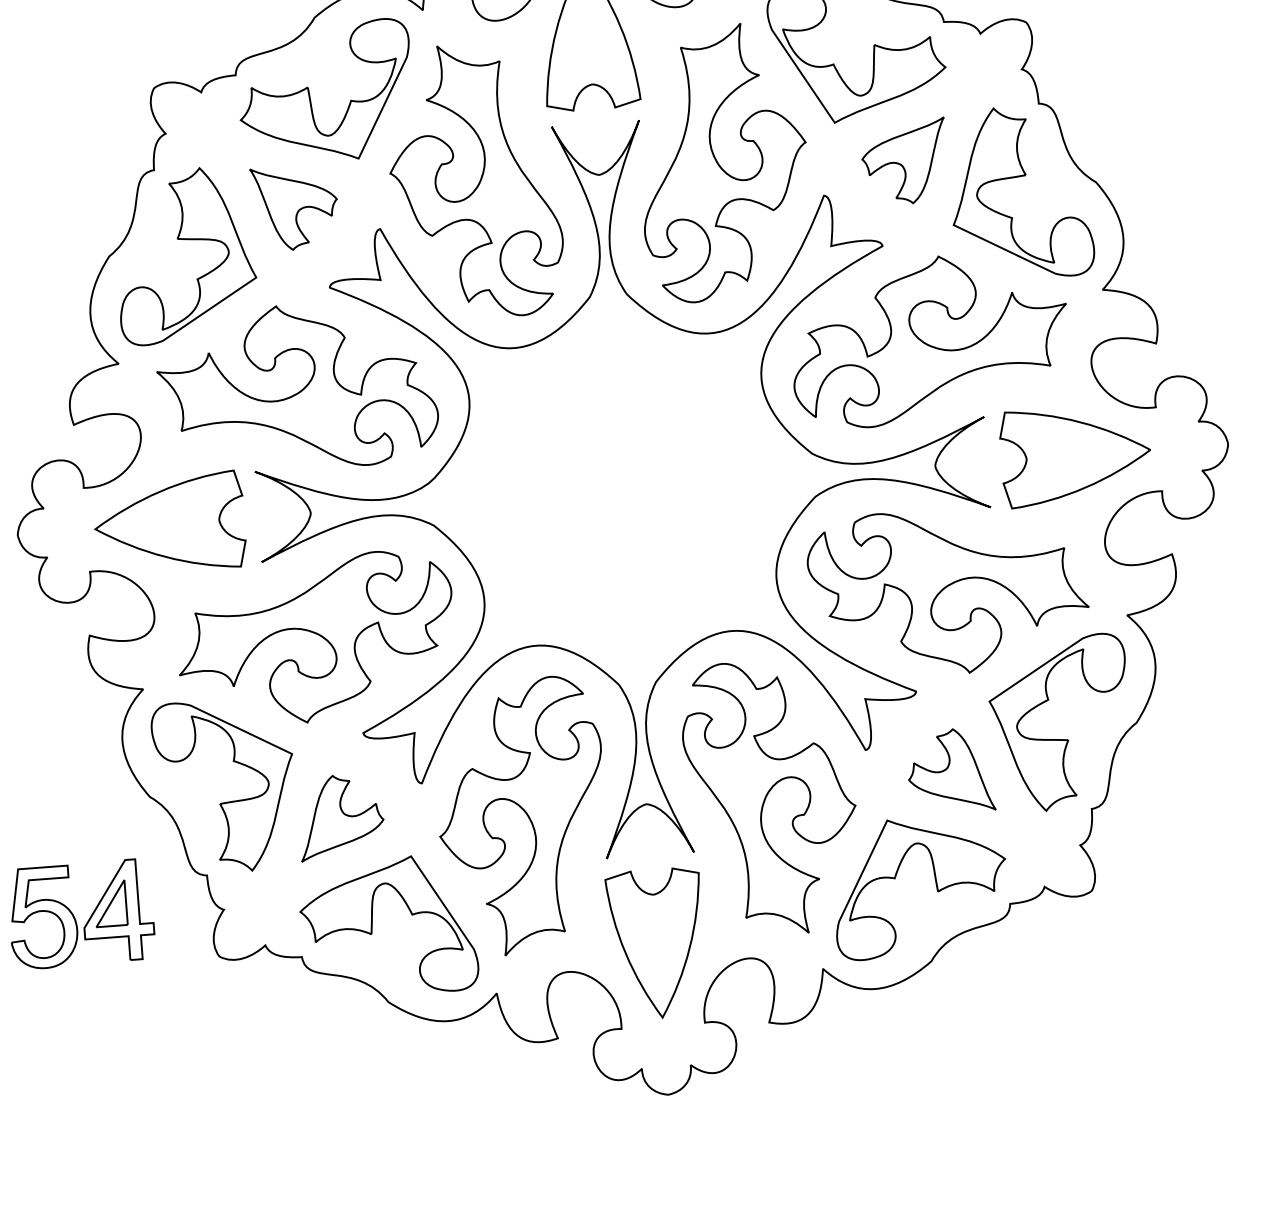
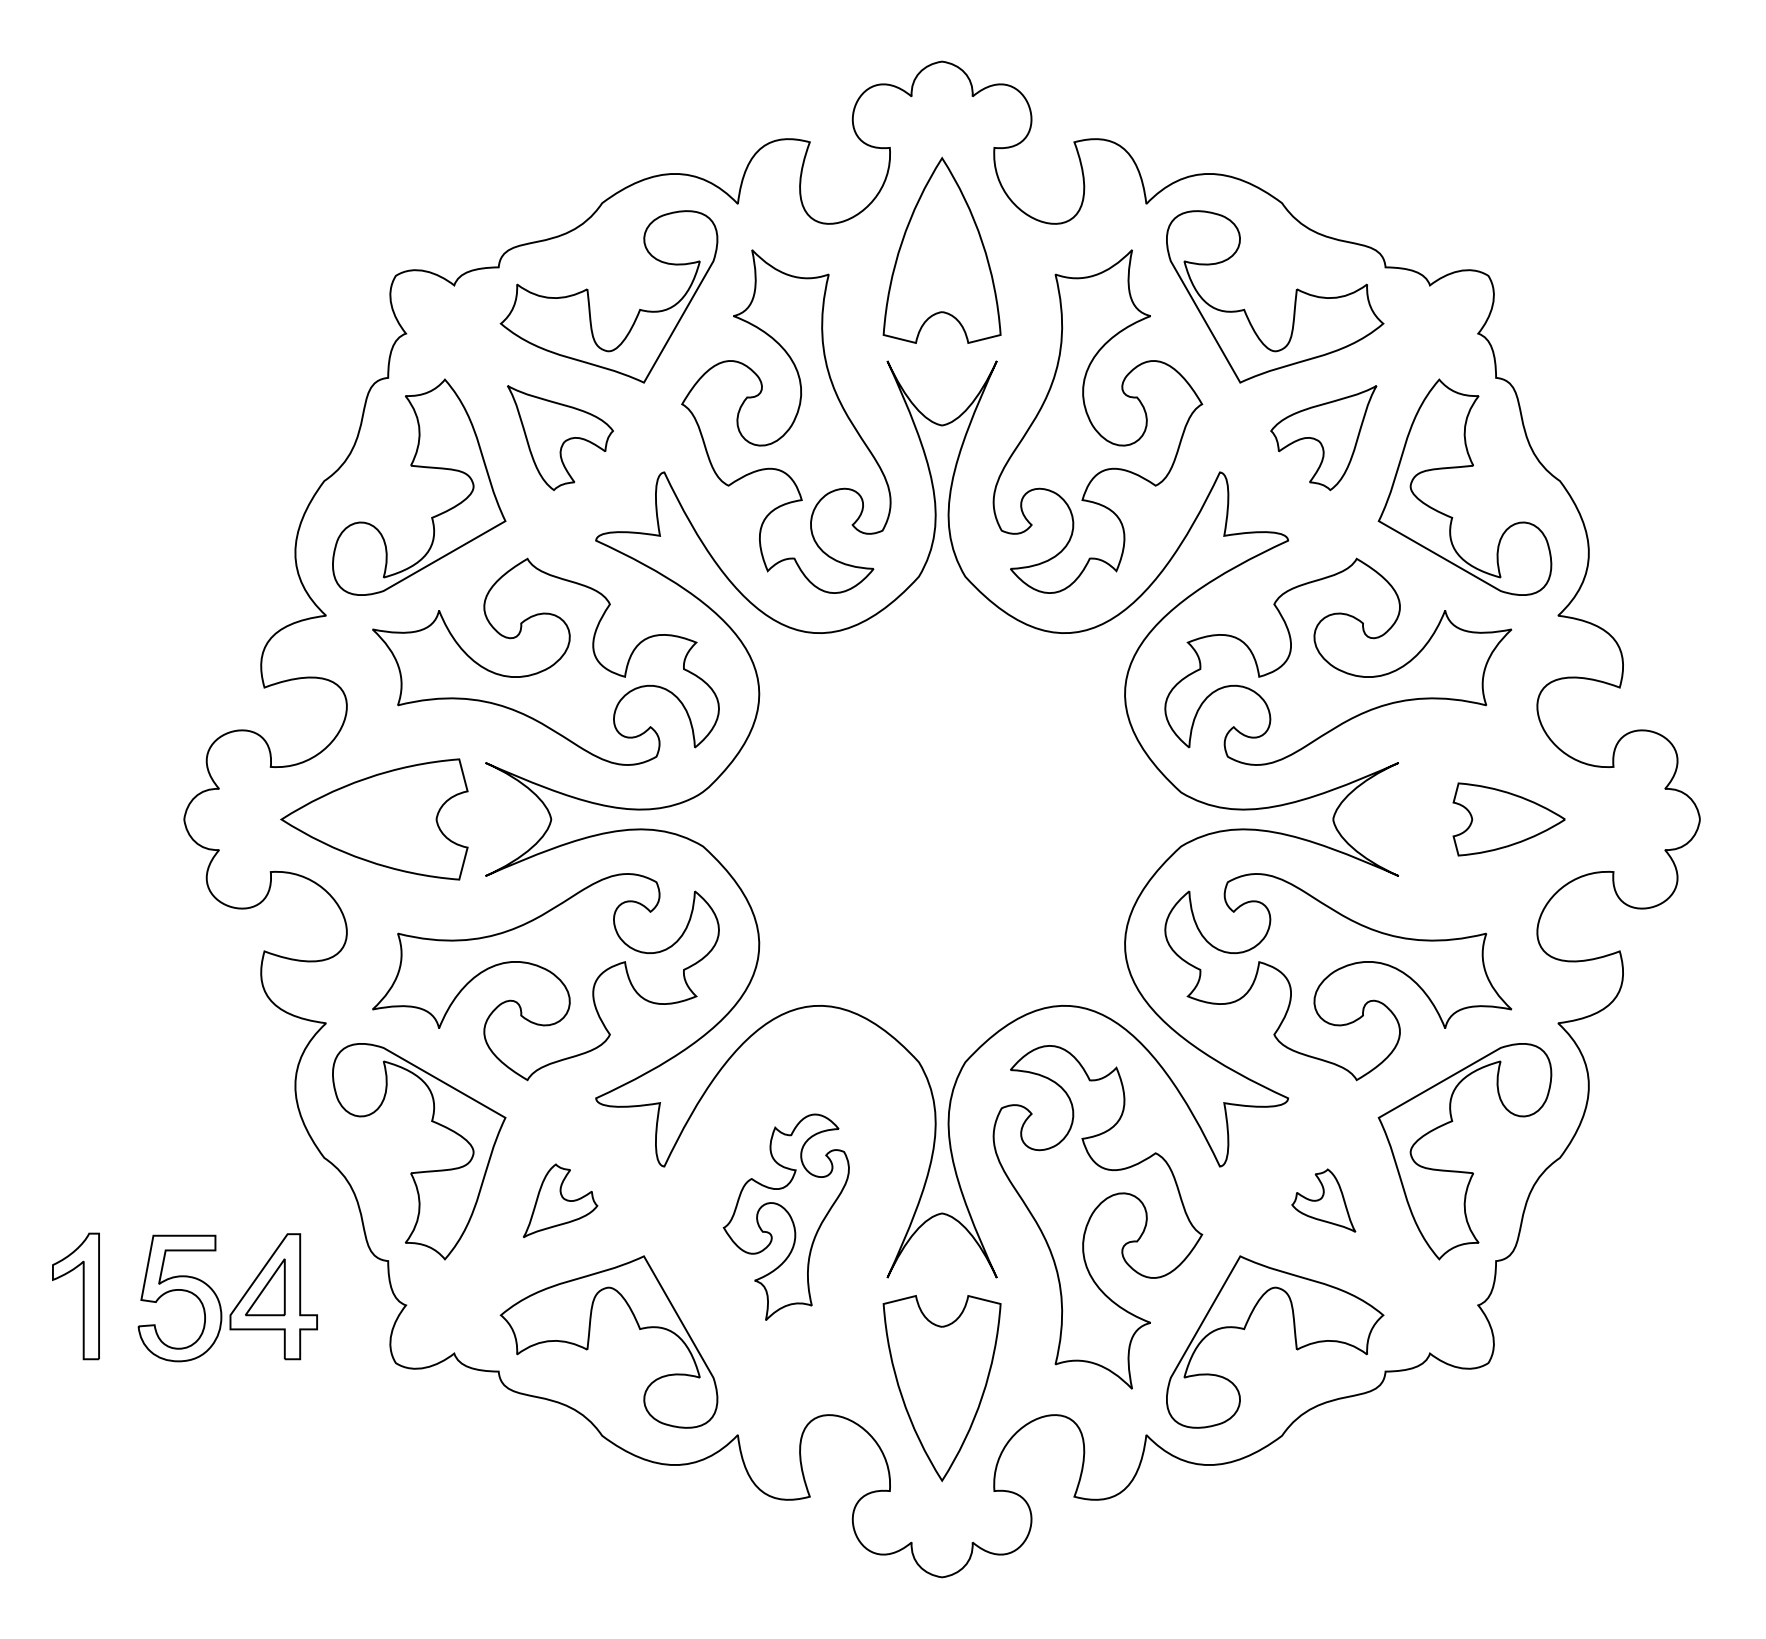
part: (1075, 455) -> (1508, 819), size x0.6
part: (950, 770) -> (1323, 1200), size x0.6
part: (341, 816) -> (560, 1200), size x0.7
part: (522, 816) -> (786, 1217), size x0.6

